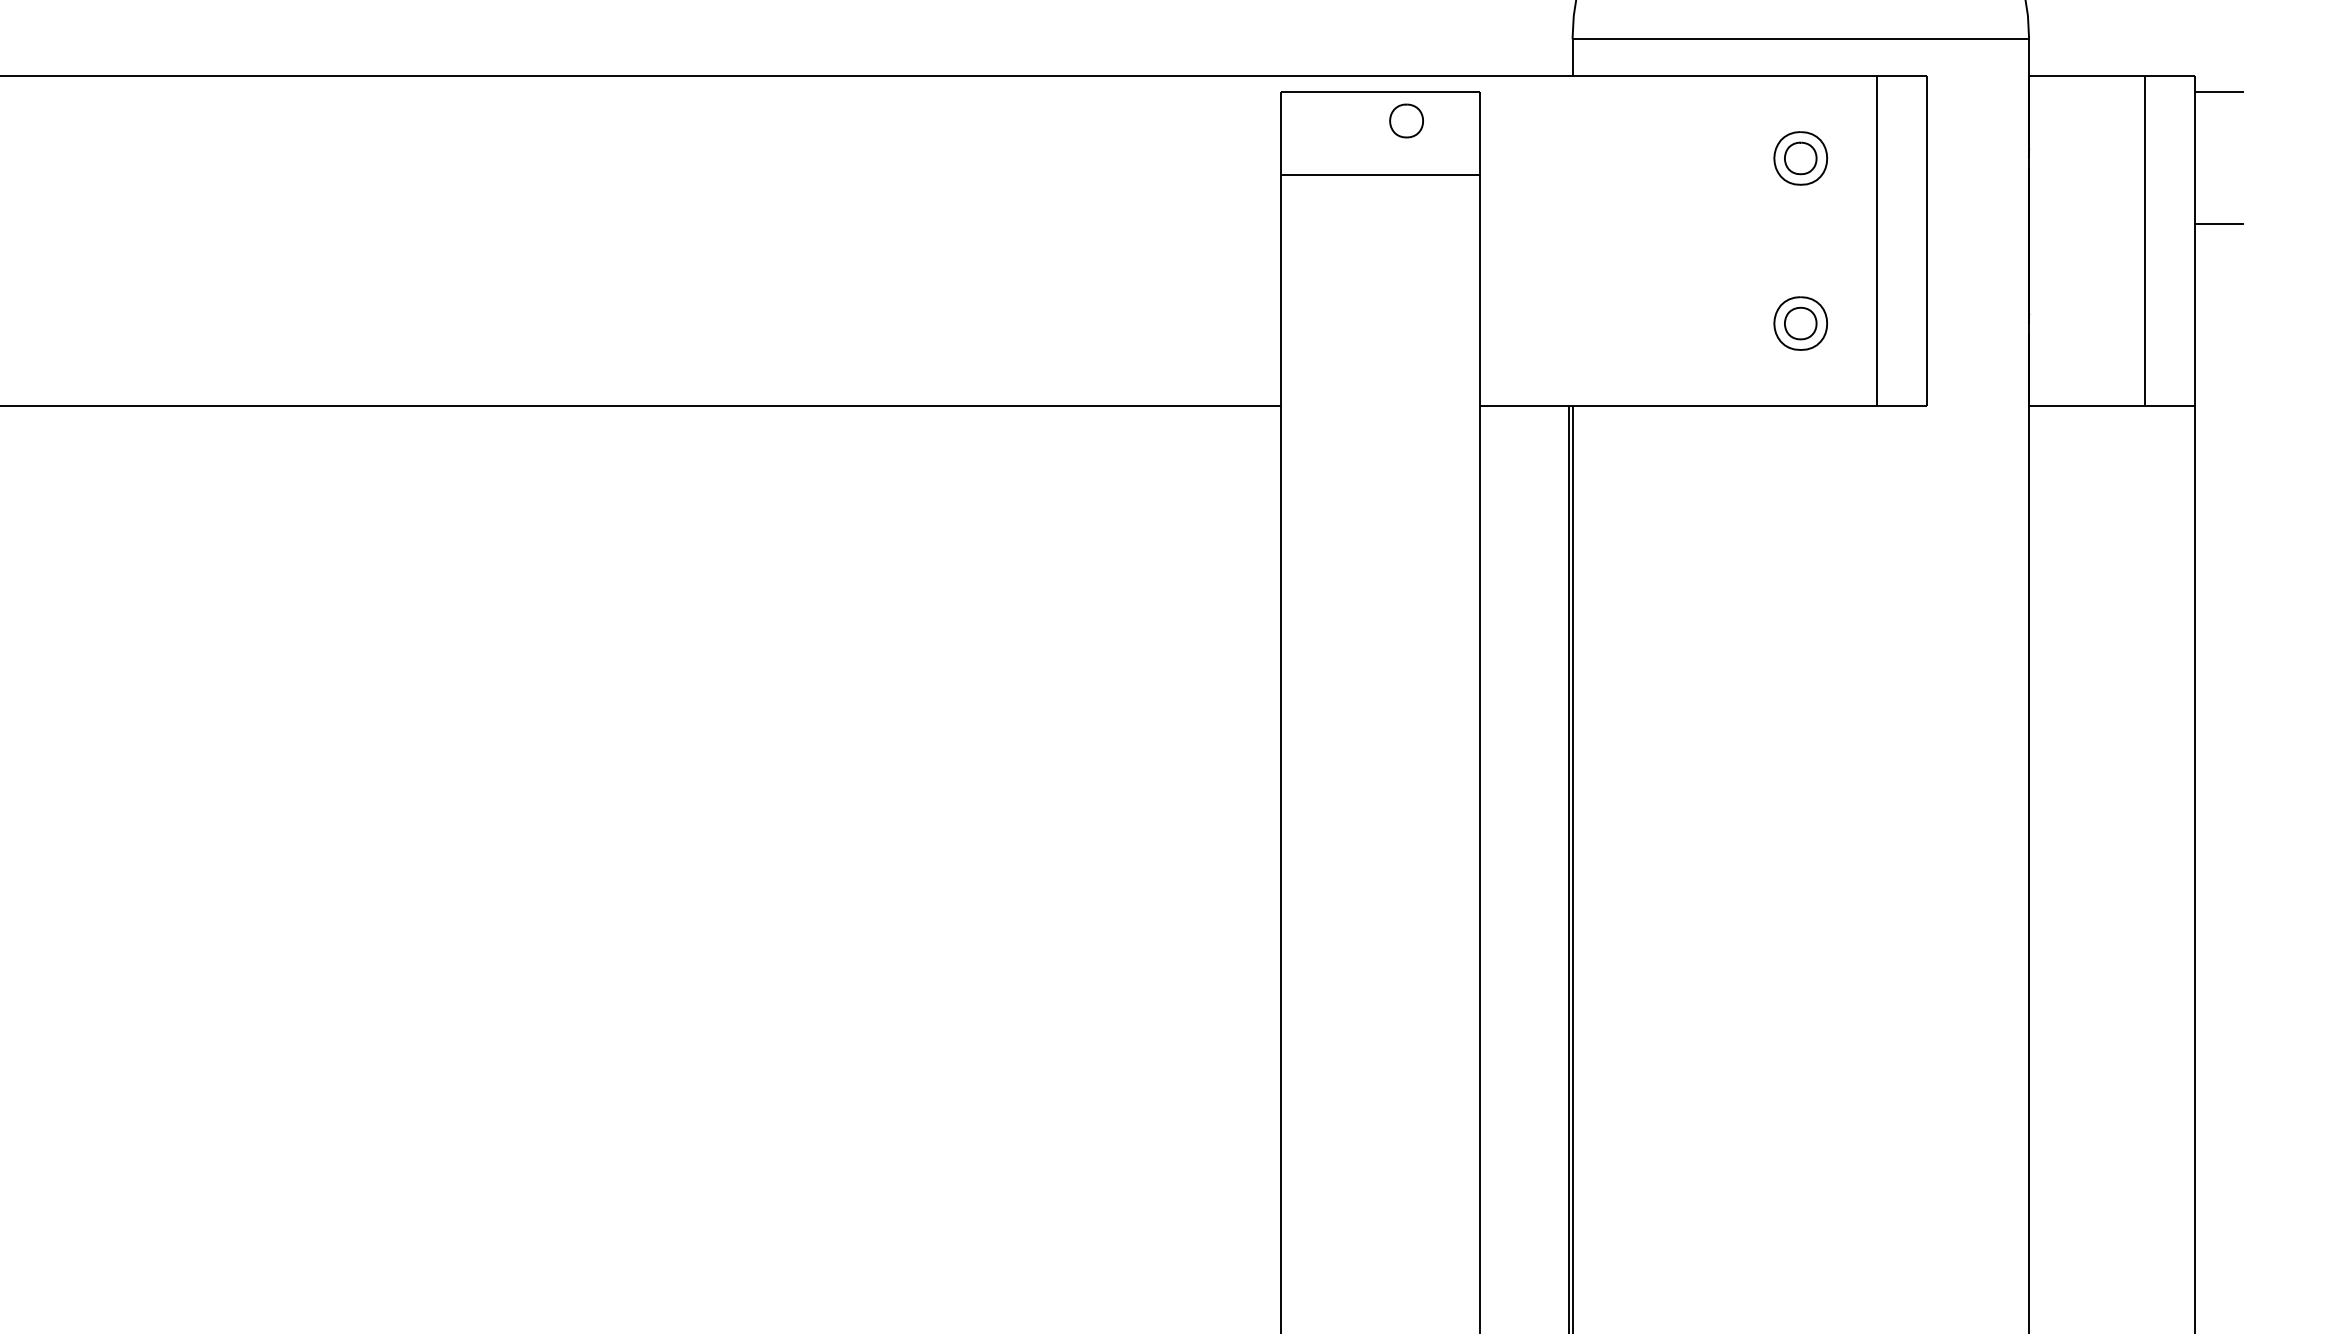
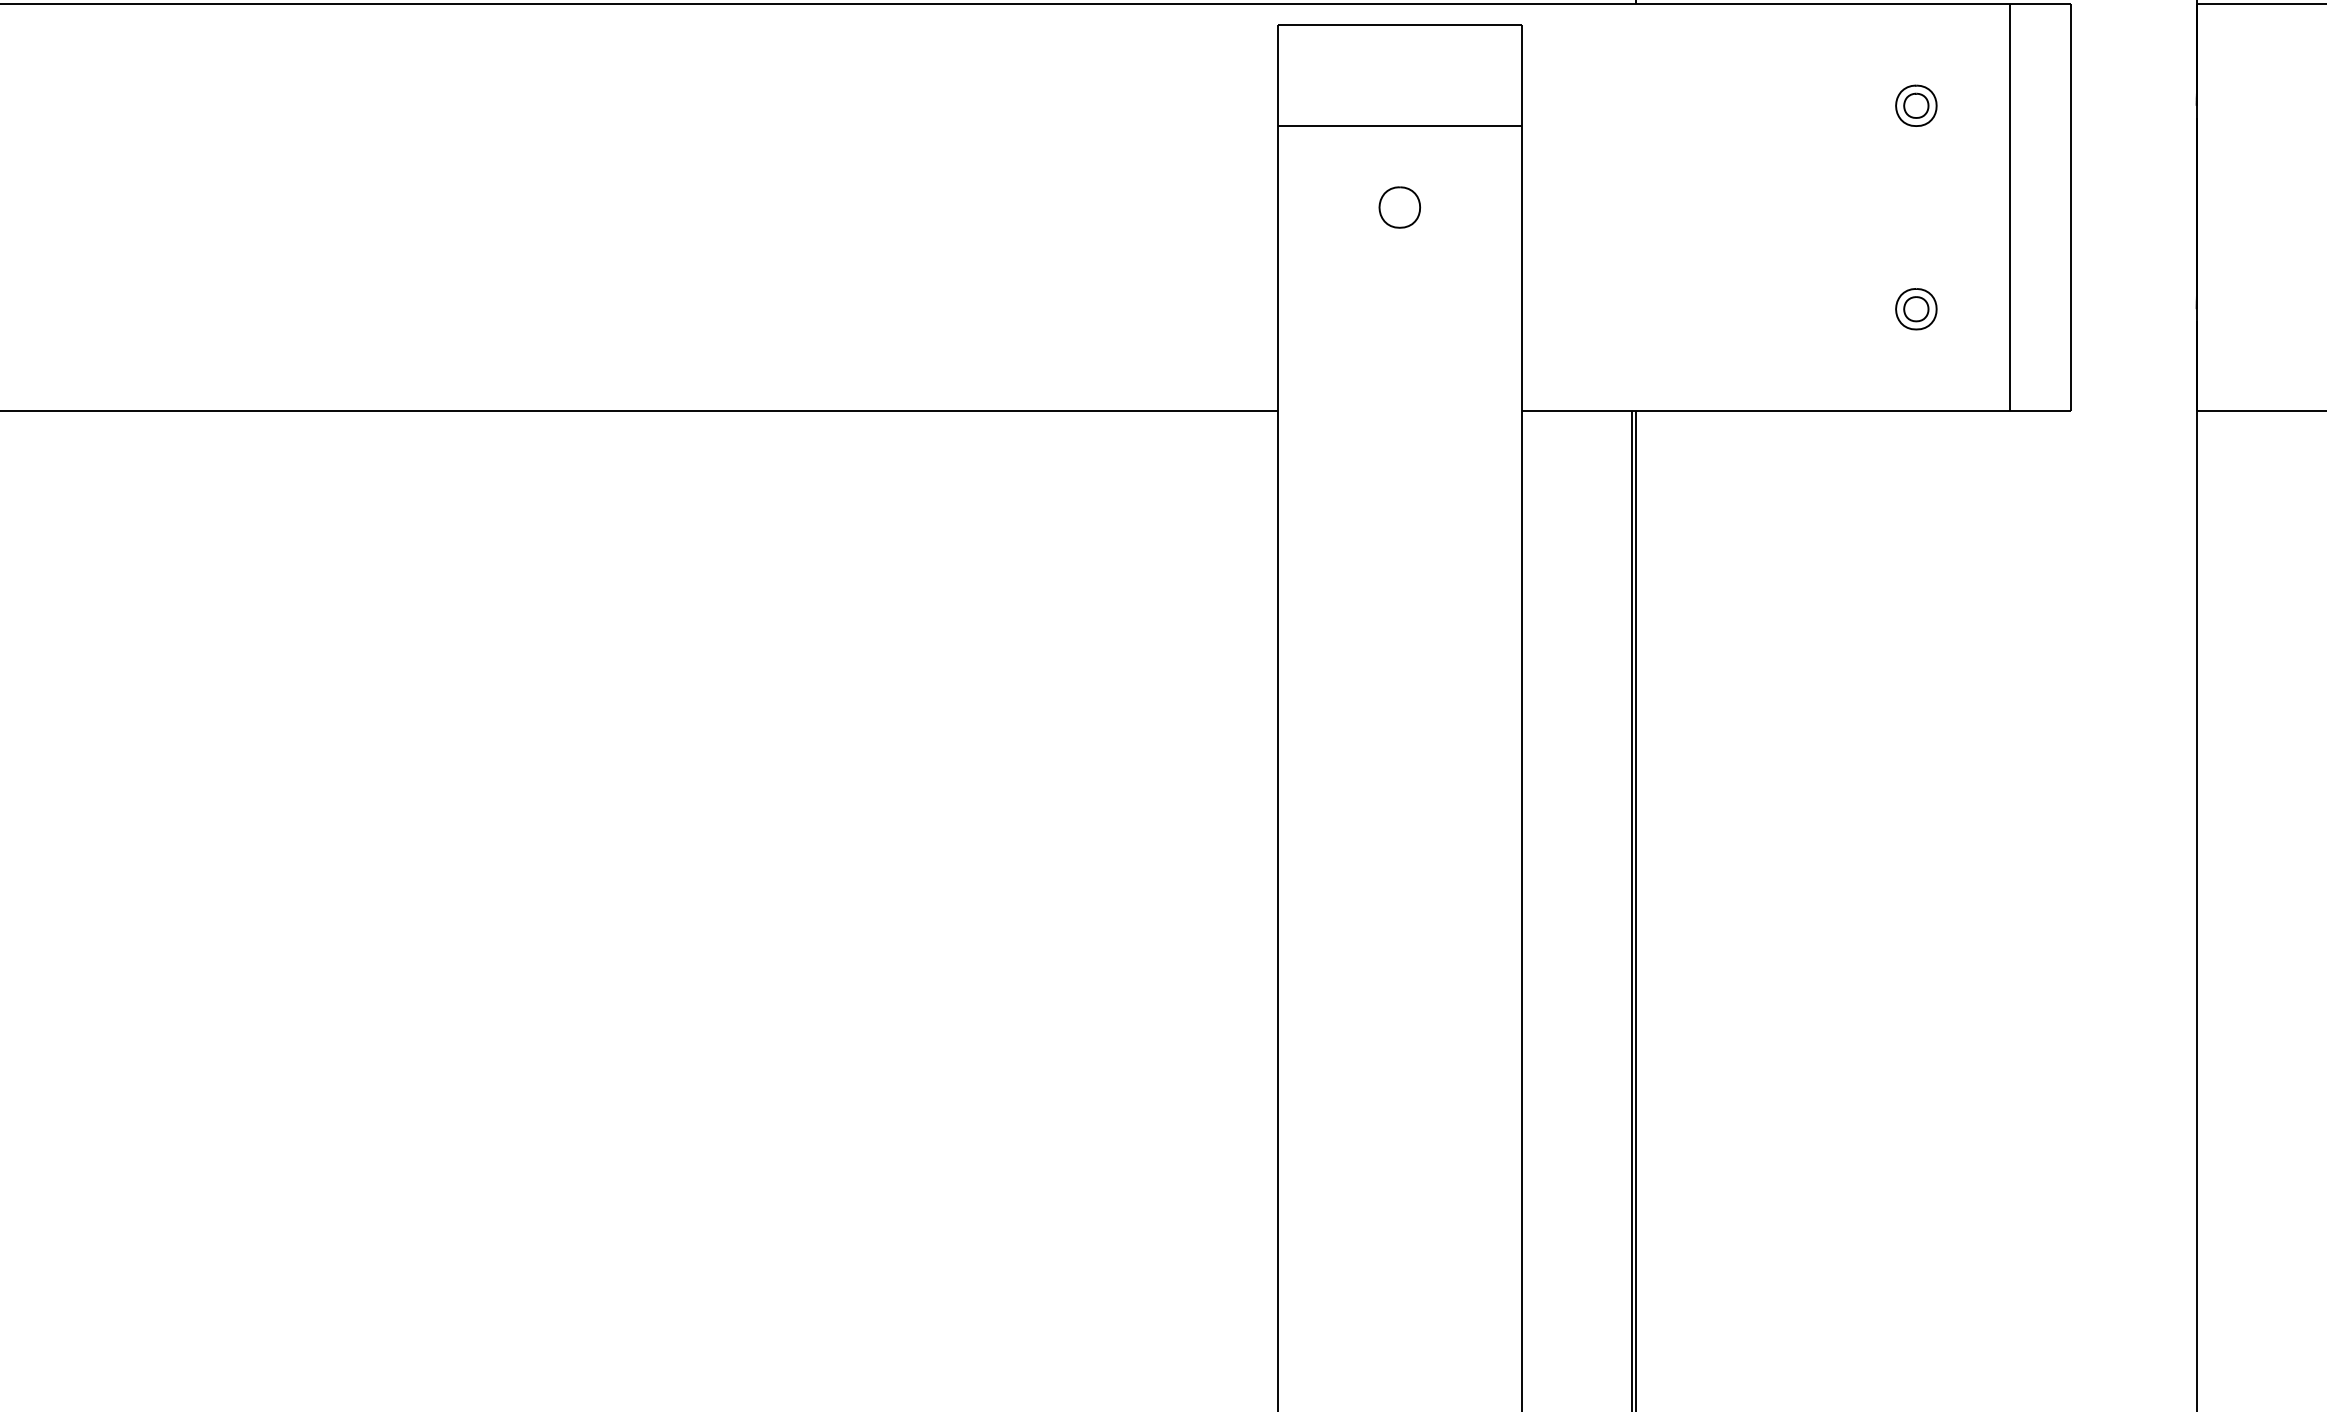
part: (1406, 120) -> (1399, 206), moved
part: (1800, 157) -> (1915, 104), size x0.62
part: (1800, 323) -> (1915, 308), size x0.62

